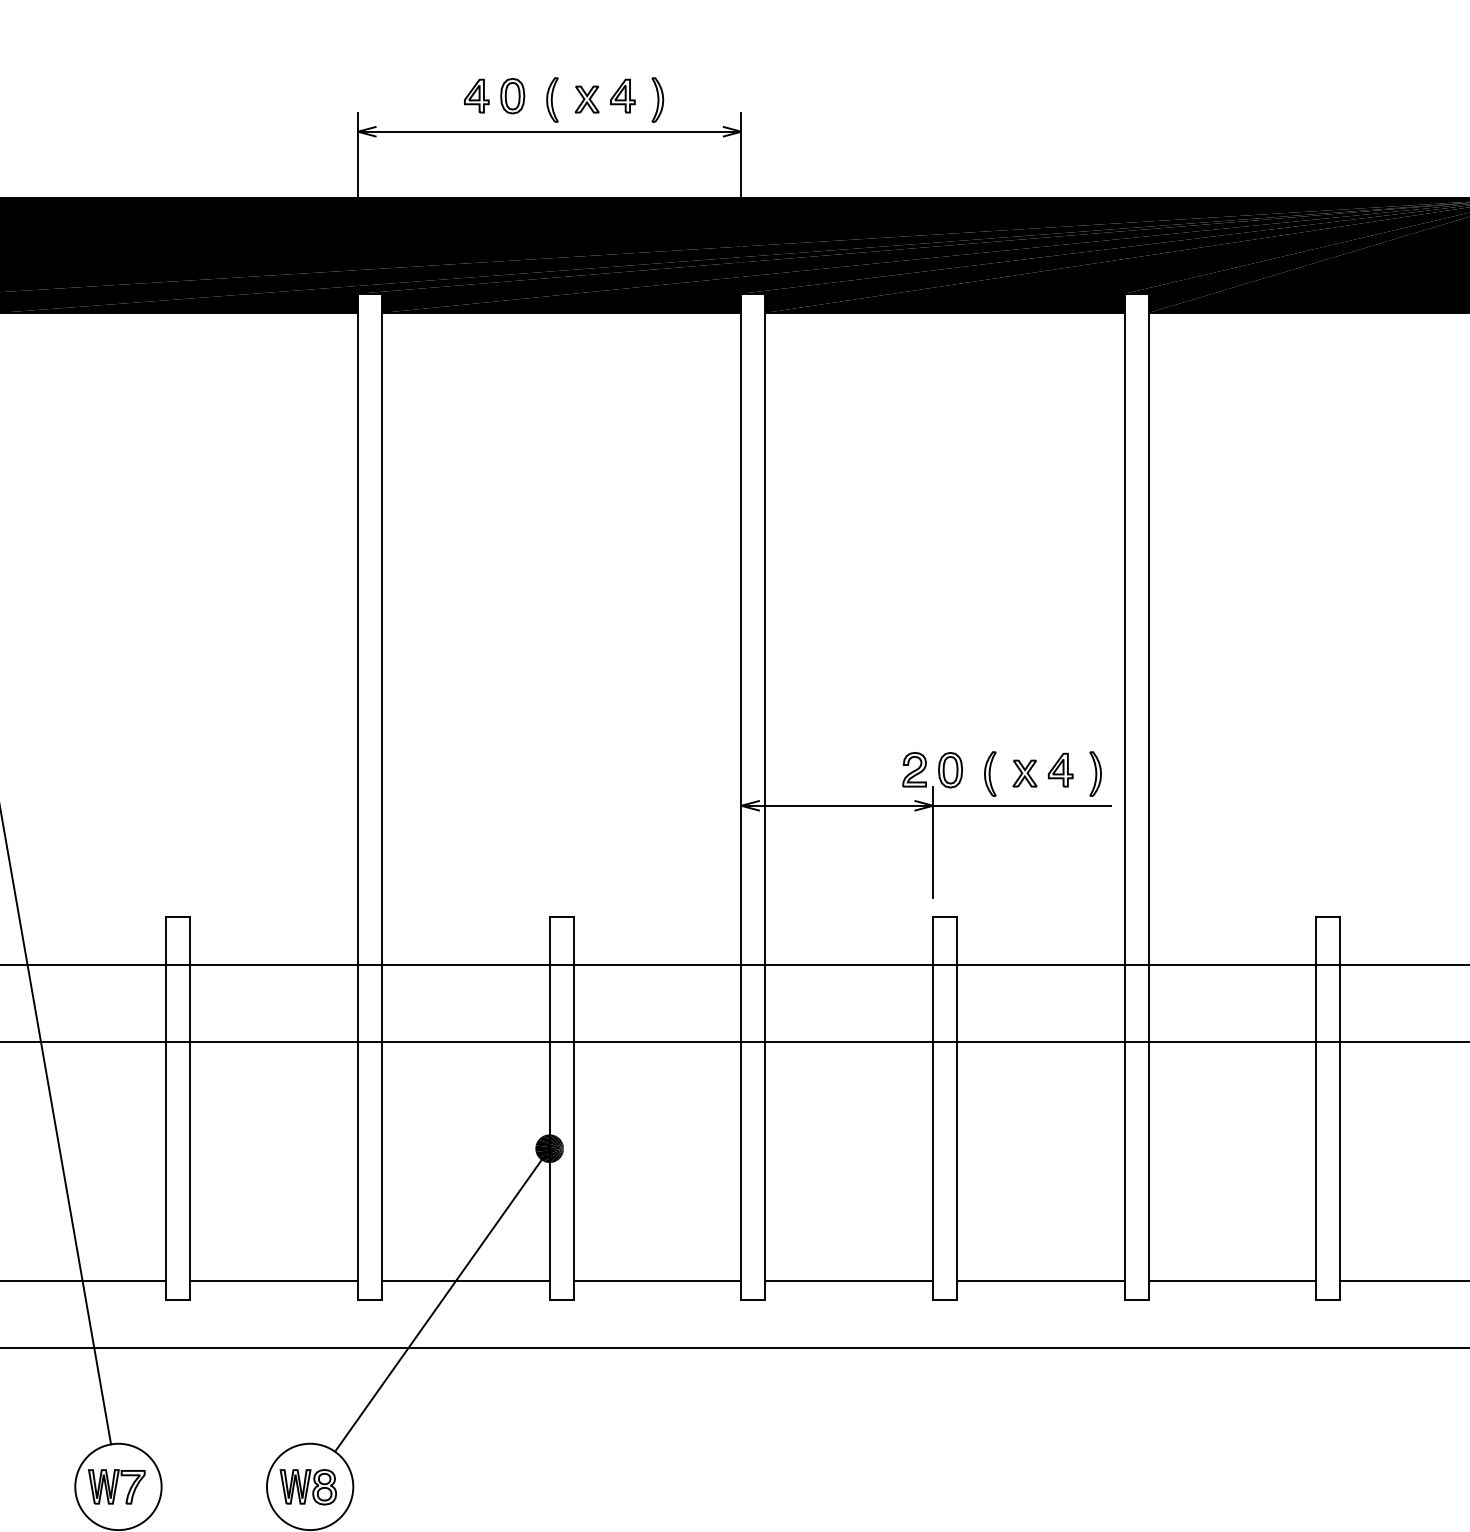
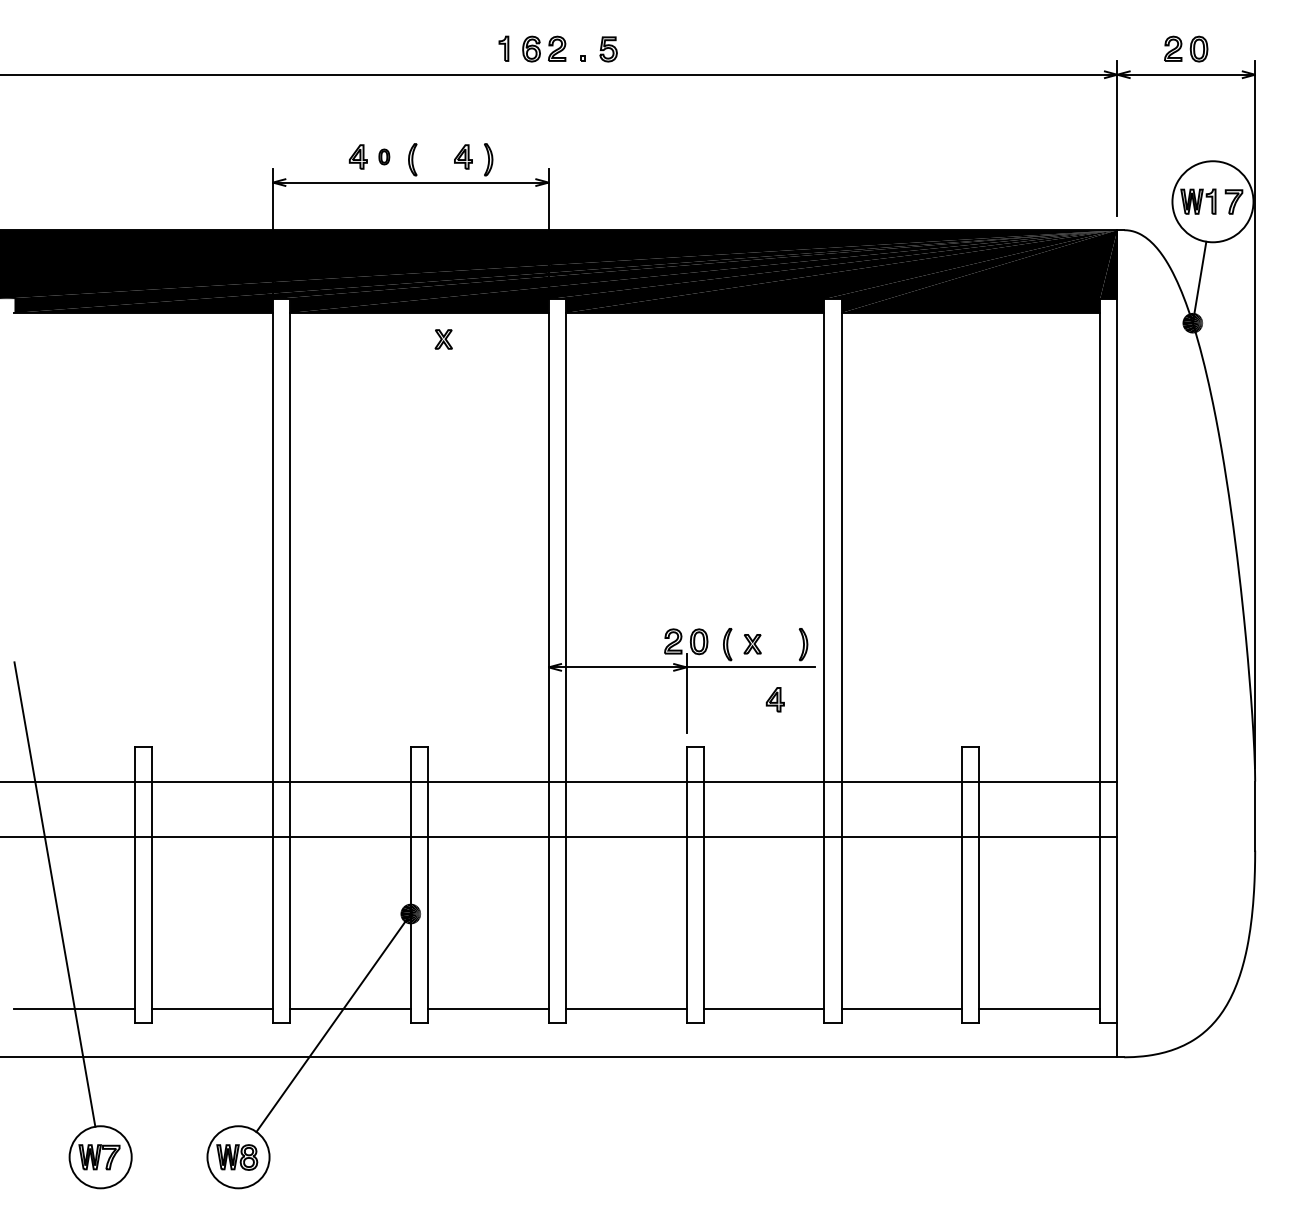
part: (513, 95) -> (384, 156), size x0.6
part: (586, 99) -> (443, 339), moved
part: (1059, 769) -> (774, 699), moved

